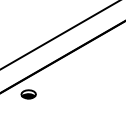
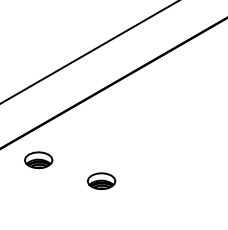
part: (61, 105) -> (101, 181), added

